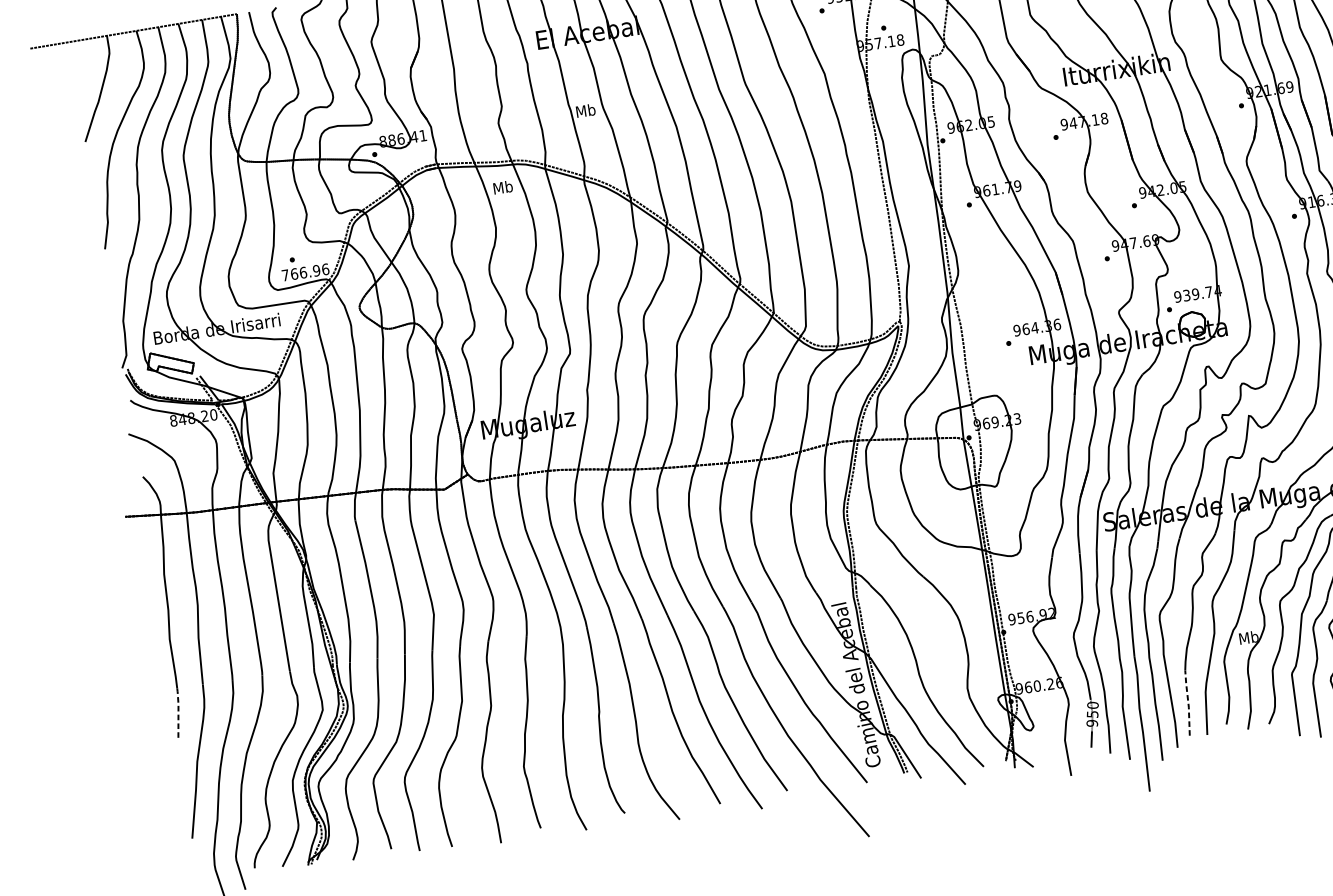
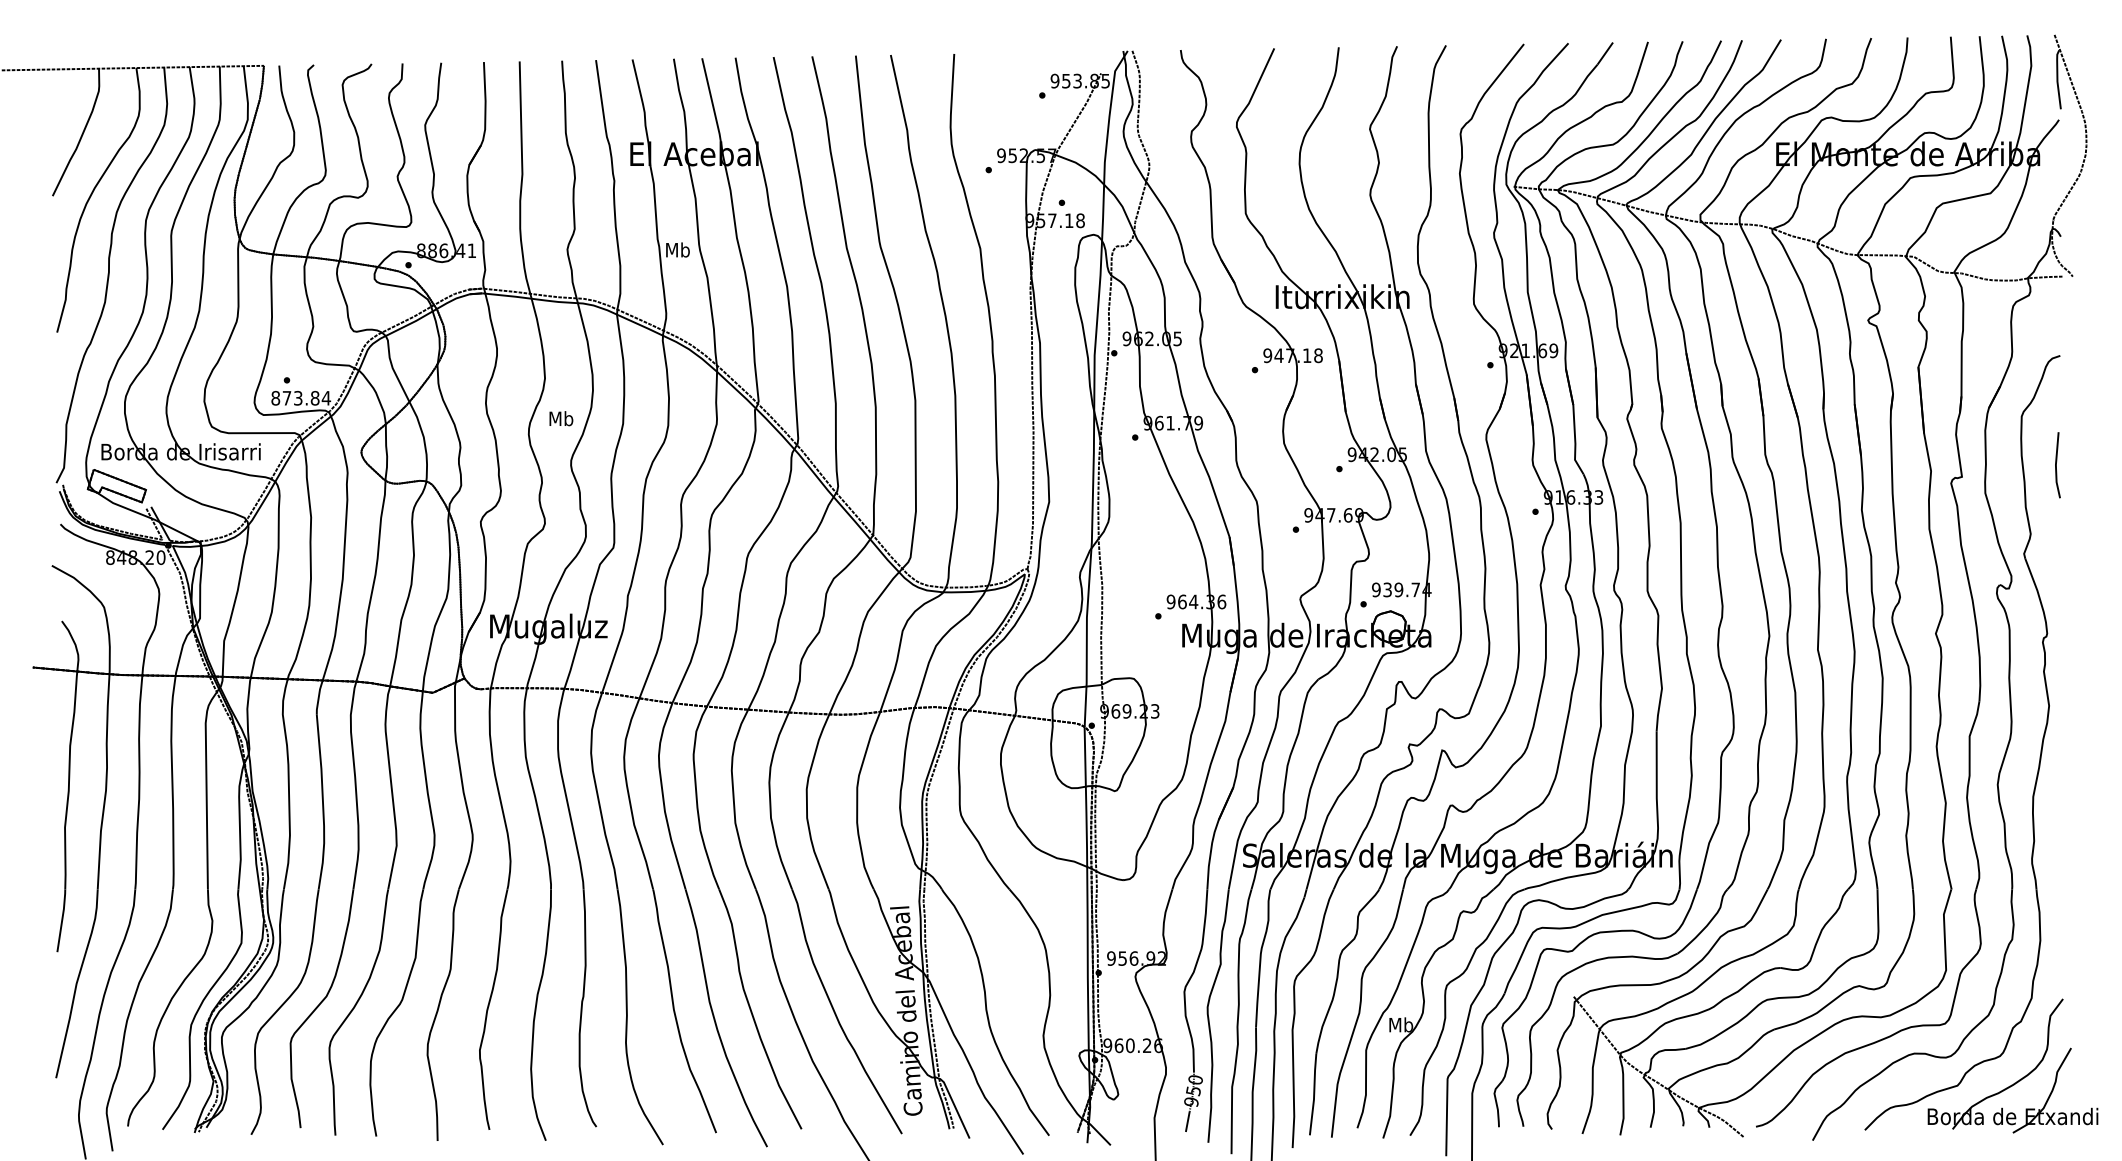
text: (503, 187) -> (561, 418), moved
text: (305, 271) -> (301, 397), 766.96 -> 873.84
line: (1188, 702) -> (1314, 1093), dashed -> solid
line: (178, 712) -> (62, 919), dashed -> solid

